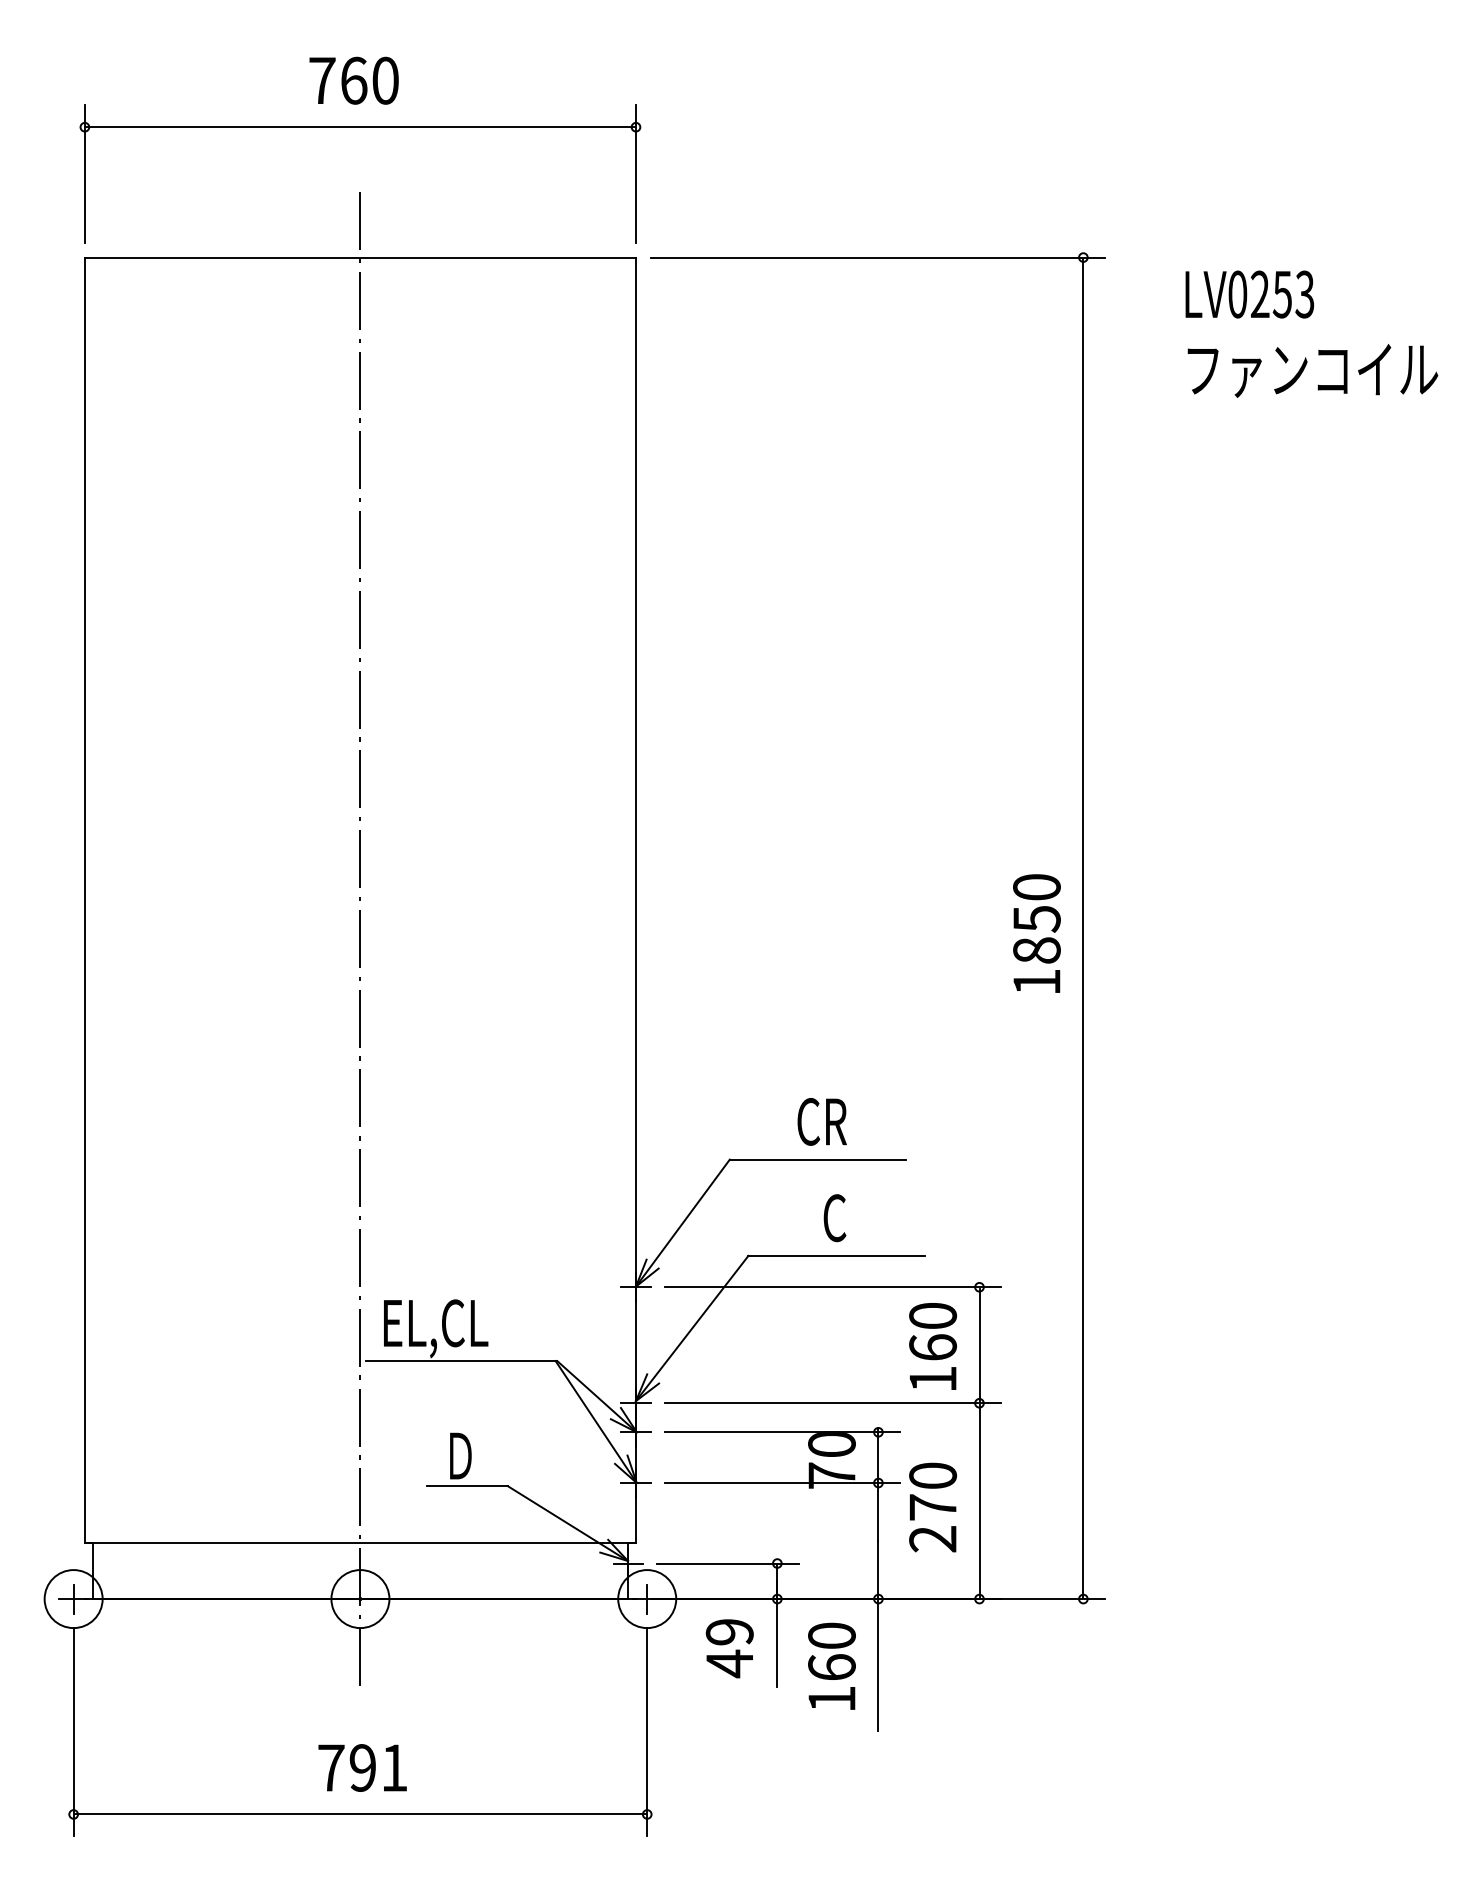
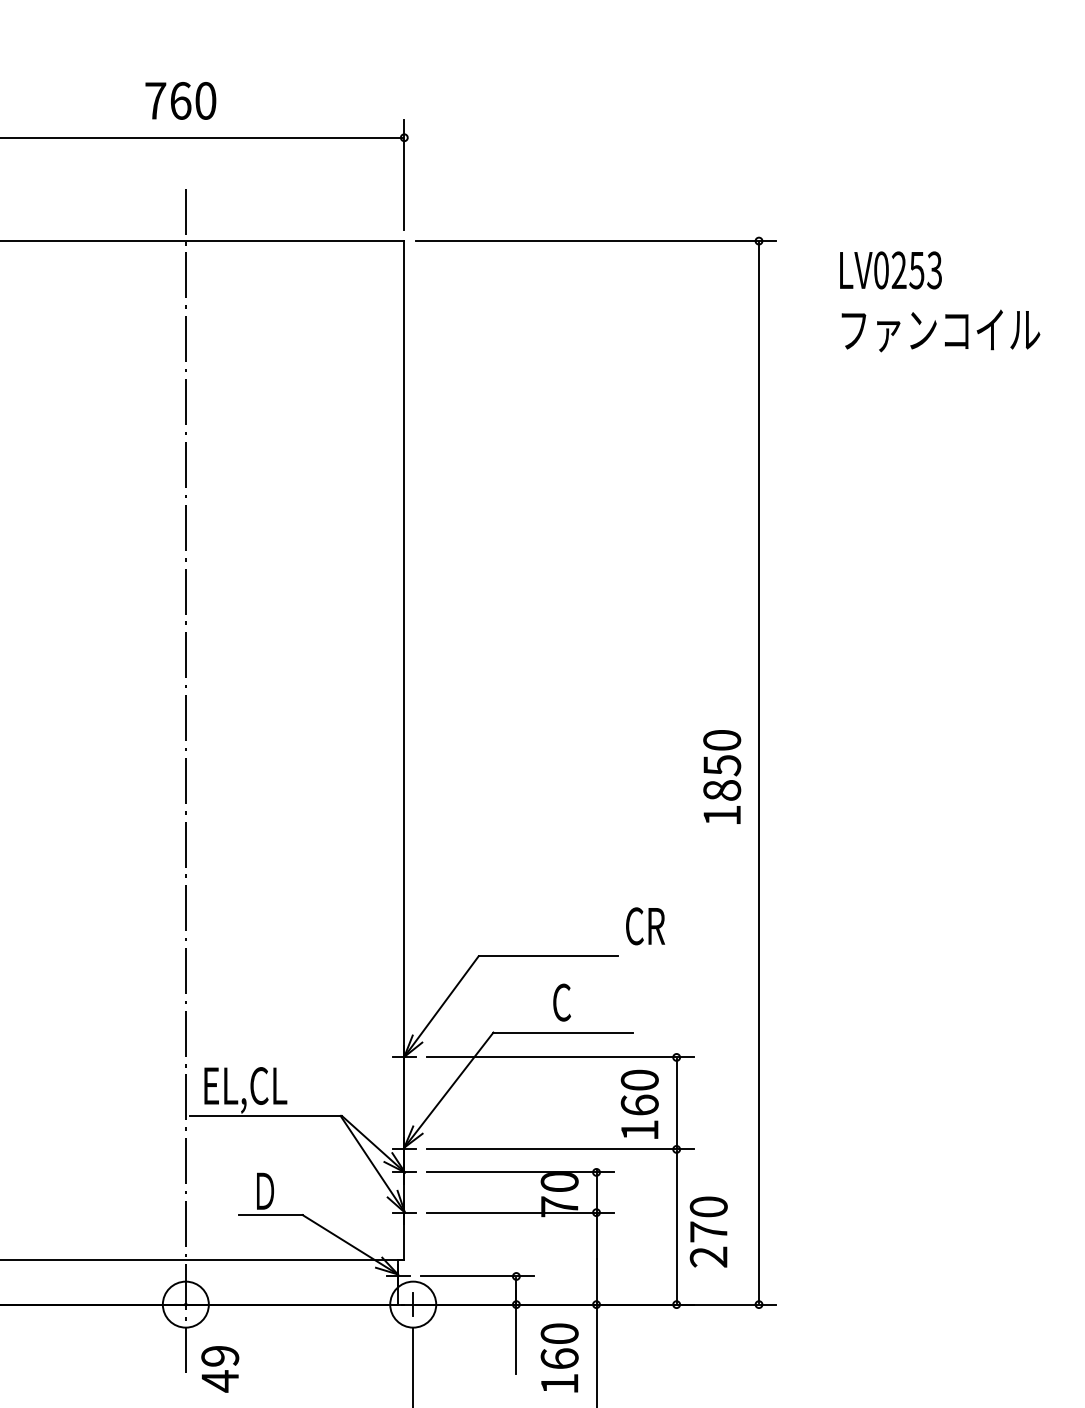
text: (821, 1121) -> (644, 926), moved
text: (932, 1507) -> (708, 1232), moved
text: (729, 1648) -> (220, 1369), moved

